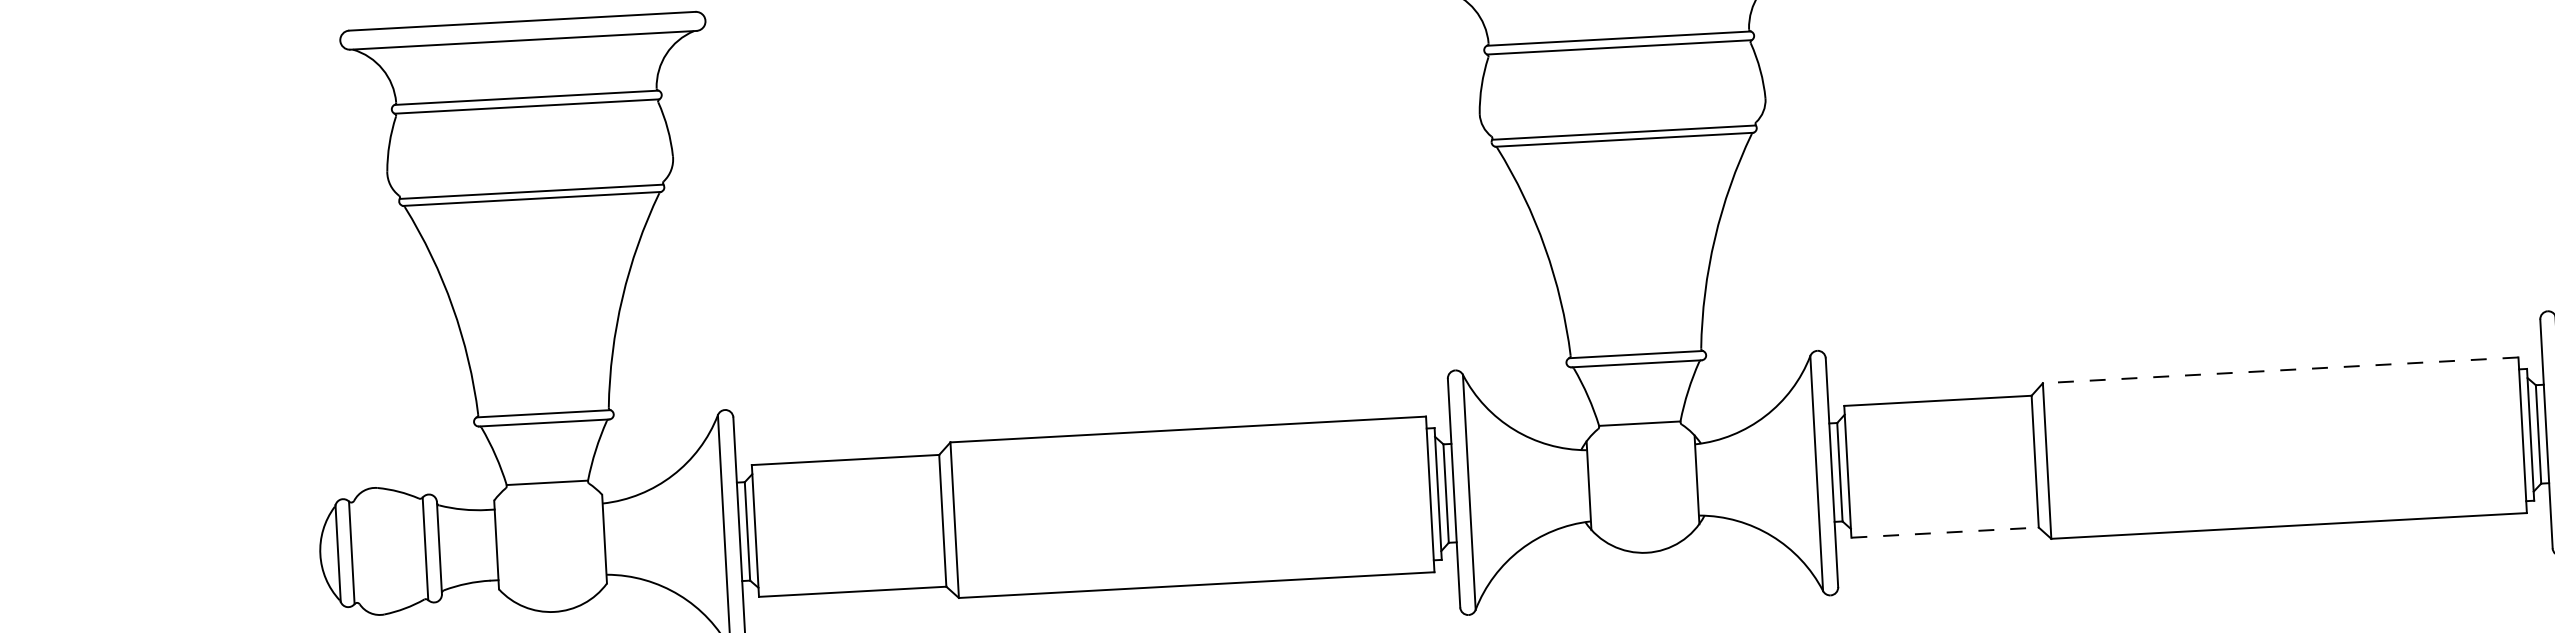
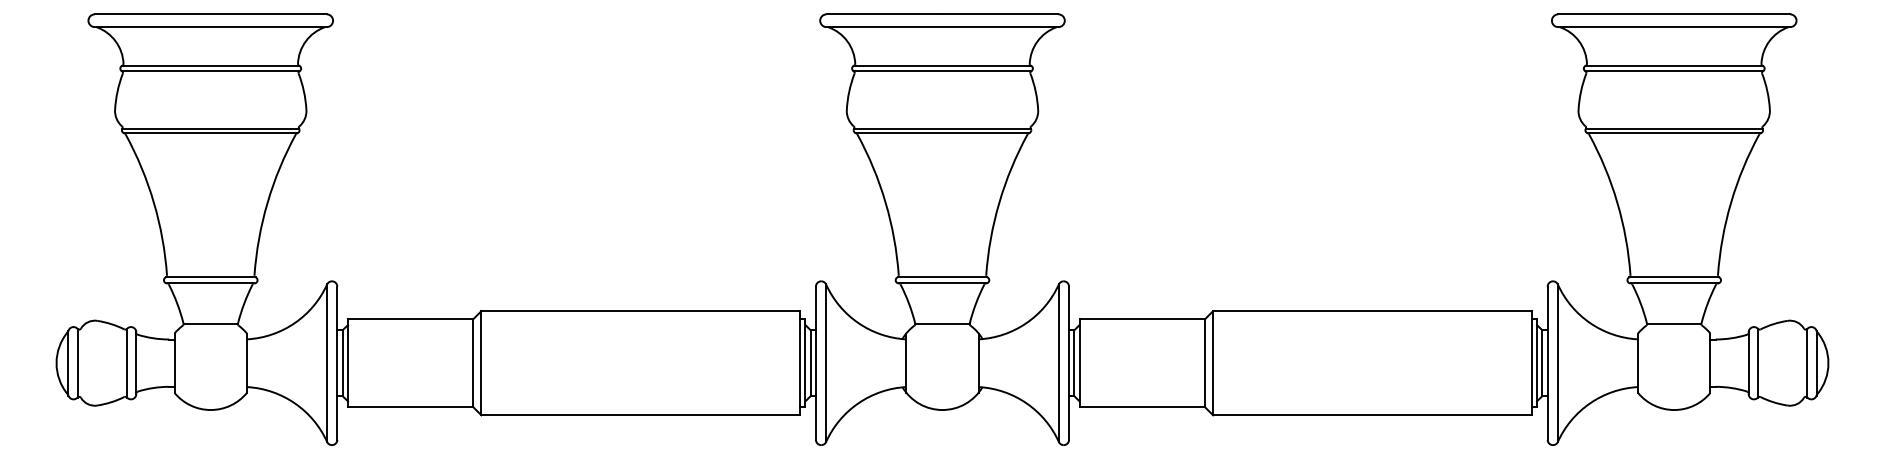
line: (2279, 371) -> (1371, 311), dashed -> solid
line: (1945, 532) -> (1142, 407), dashed -> solid

